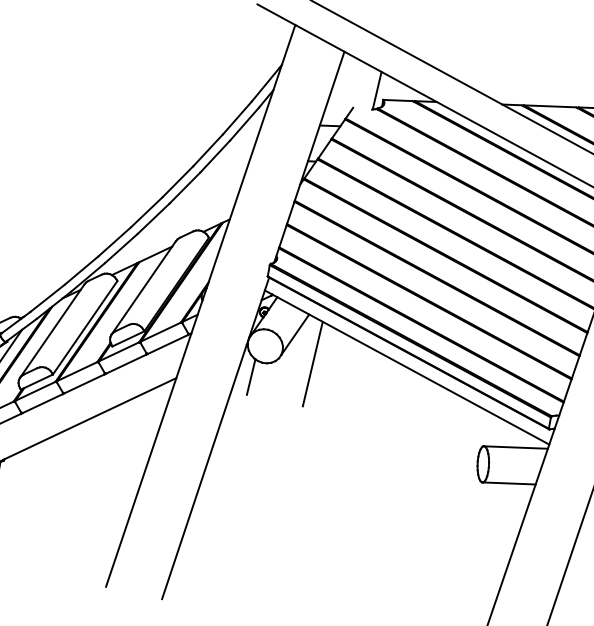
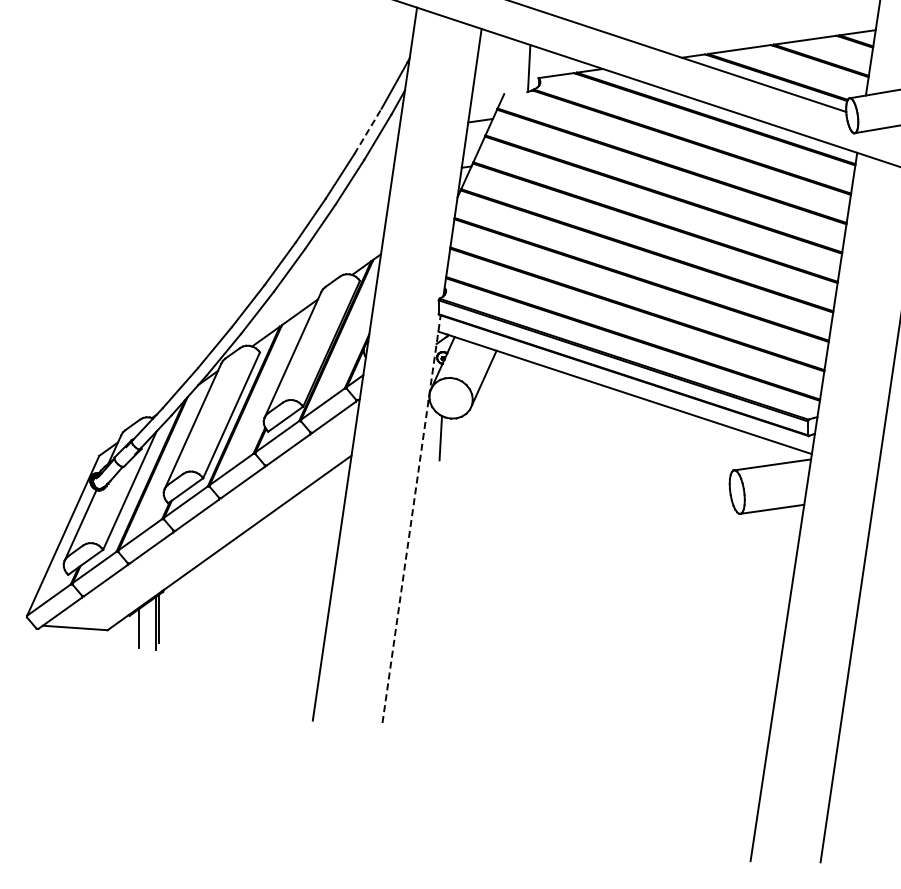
line: (237, 118) -> (368, 131), solid -> dashed
line: (312, 363) -> (511, 408), removed
line: (215, 438) -> (411, 519), solid -> dashed

